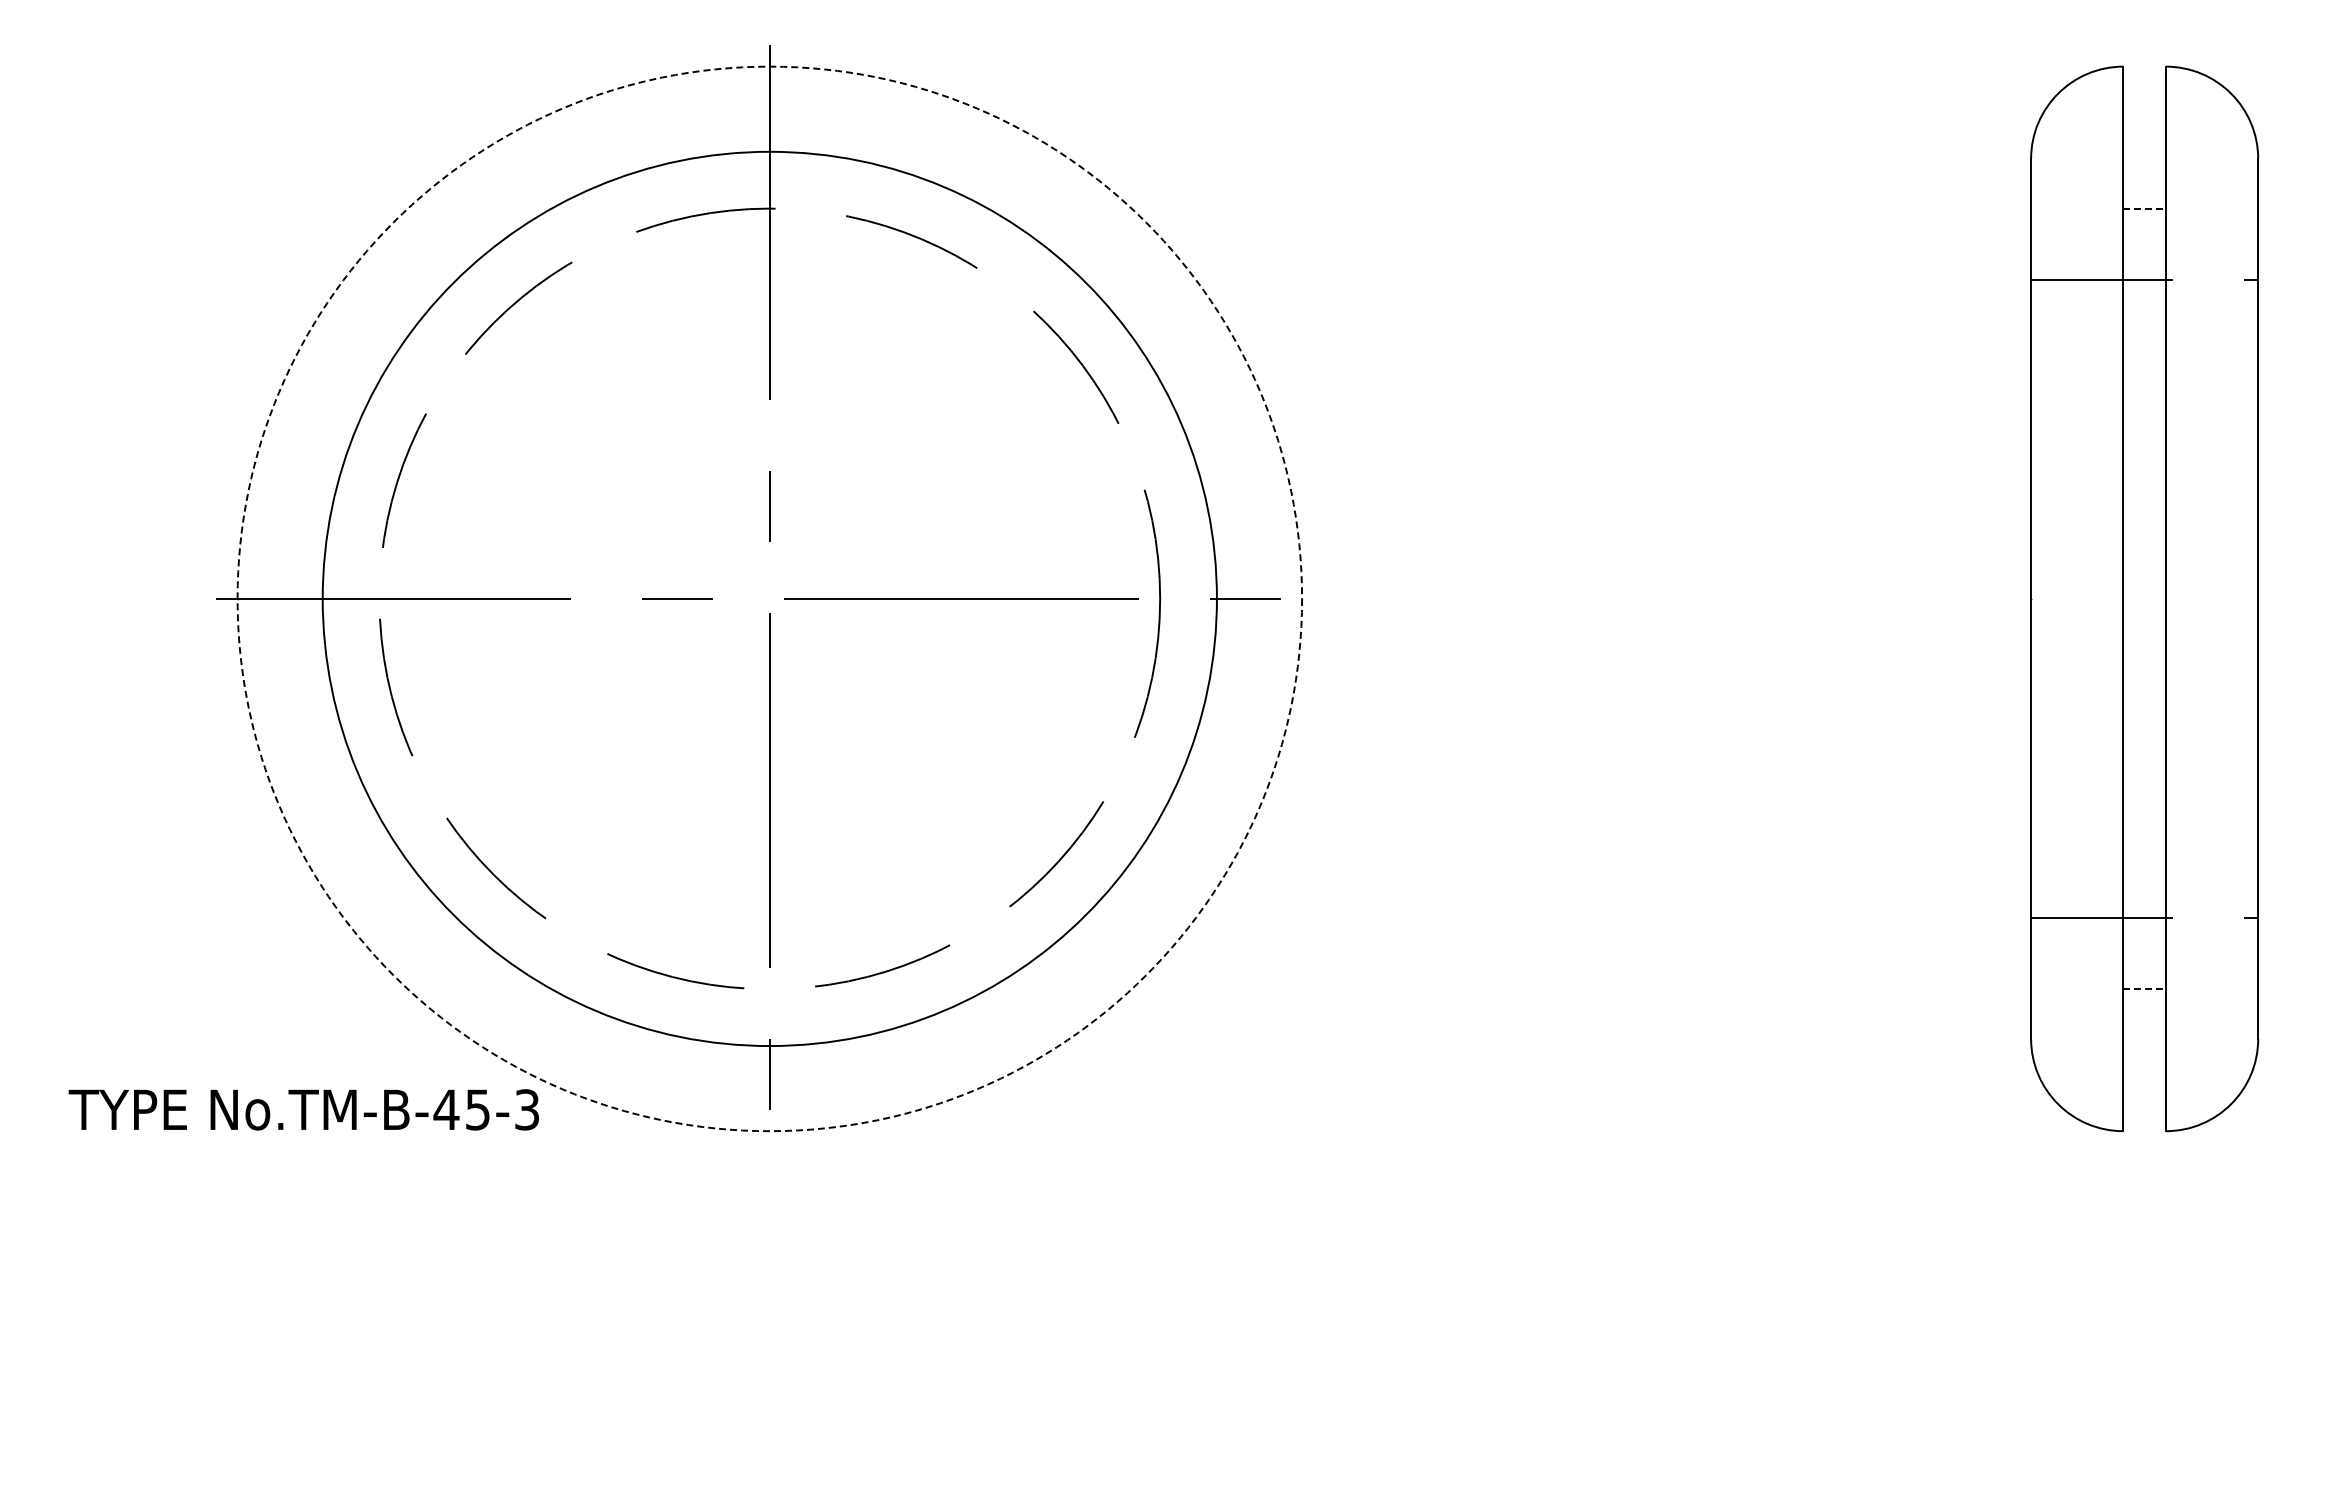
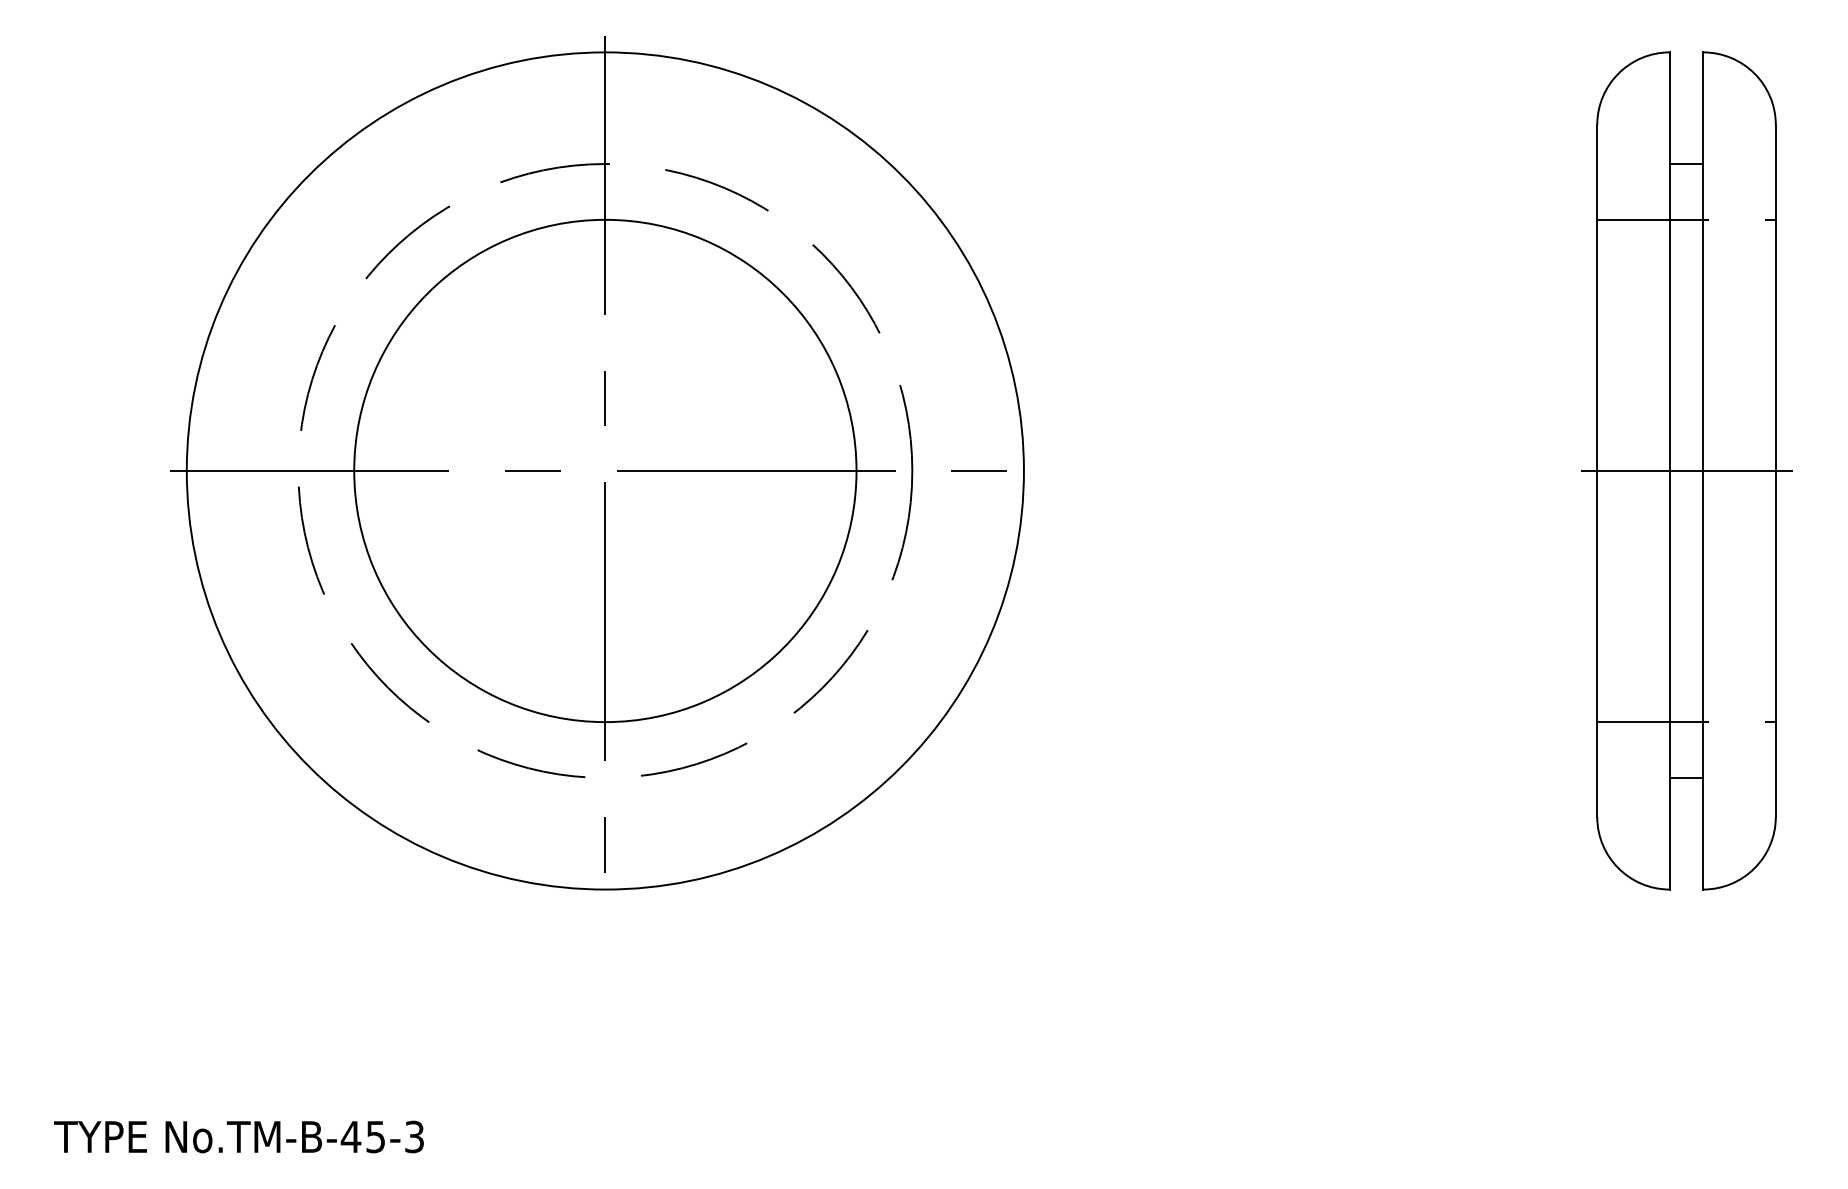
line: (2145, 208) -> (1687, 163), dashed -> solid
circle: (769, 598) -> (605, 470), dashed -> solid
circle: (769, 598) -> (605, 470), size x0.71
line: (2144, 598) -> (1686, 470), added
line: (2145, 989) -> (1687, 778), dashed -> solid
text: (303, 1109) -> (238, 1136), moved

